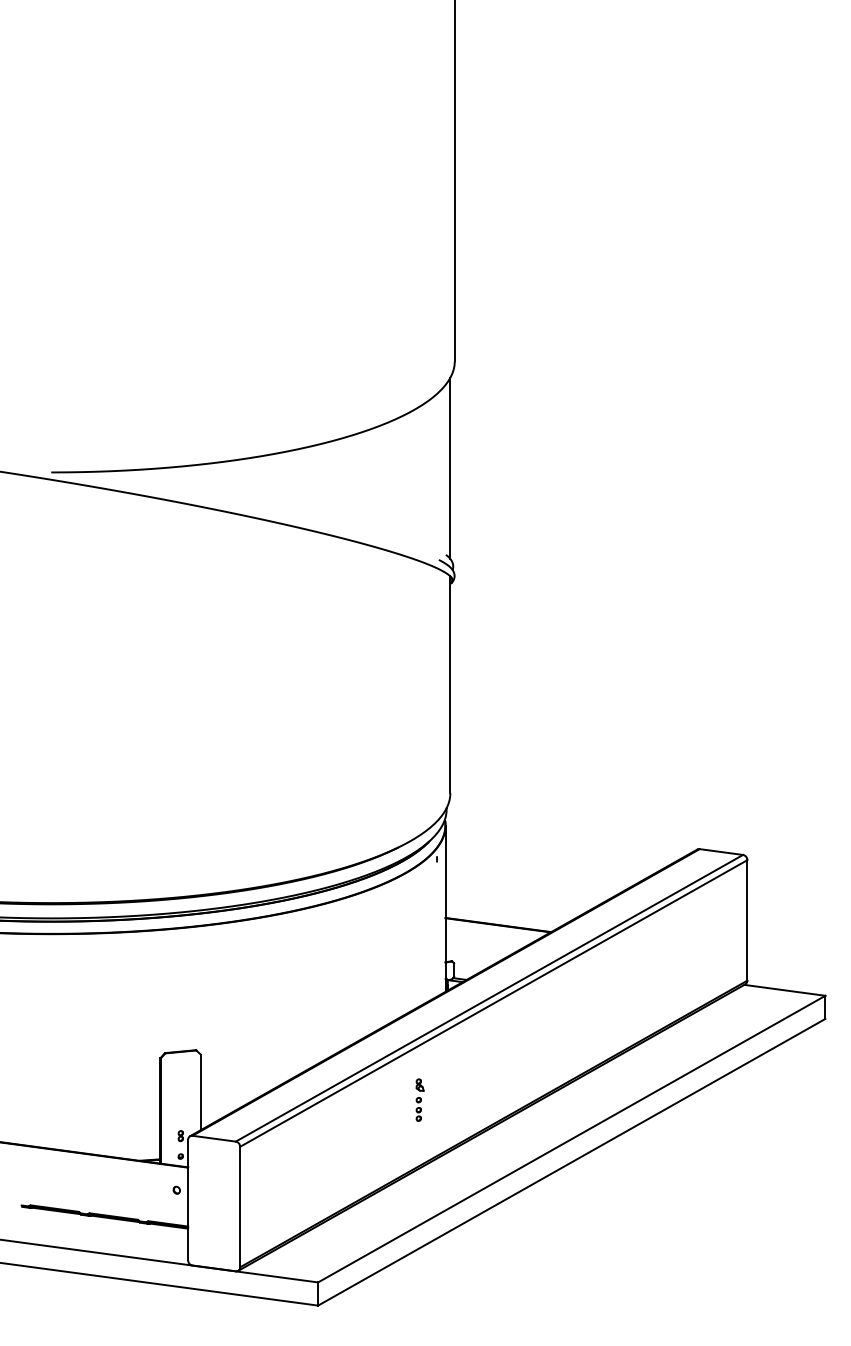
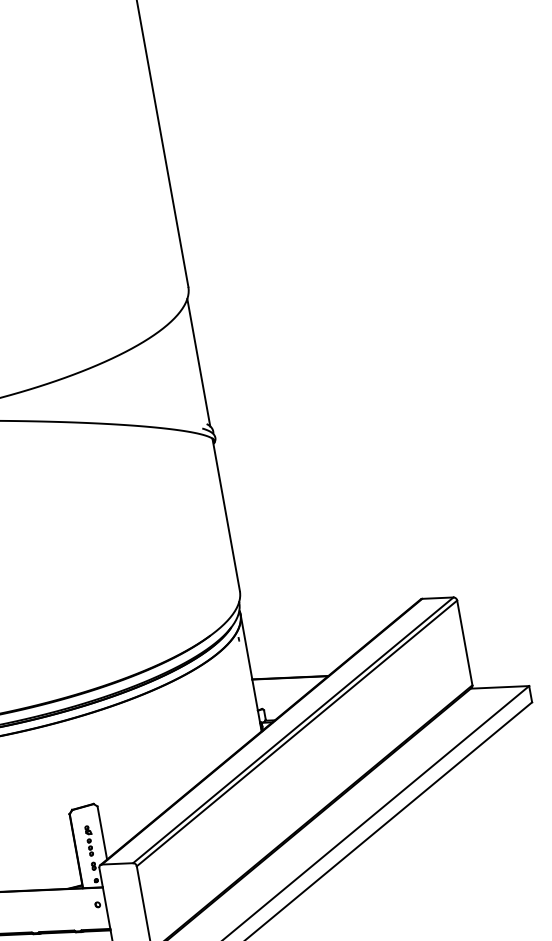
part: (419, 1099) -> (89, 840), moved

